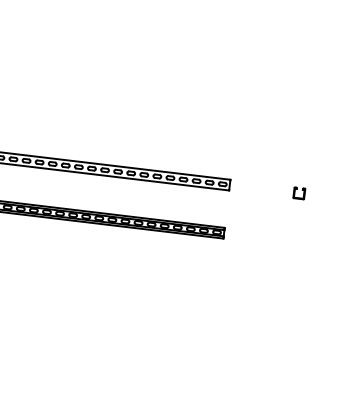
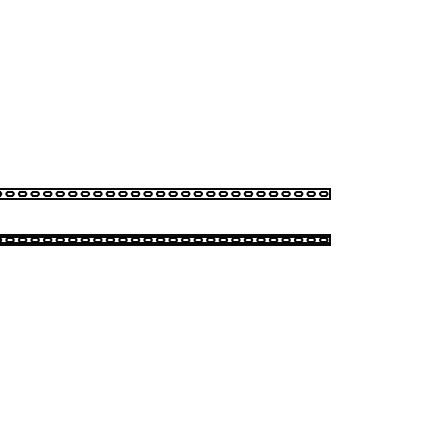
part: (299, 193) -> (397, 193), removed

